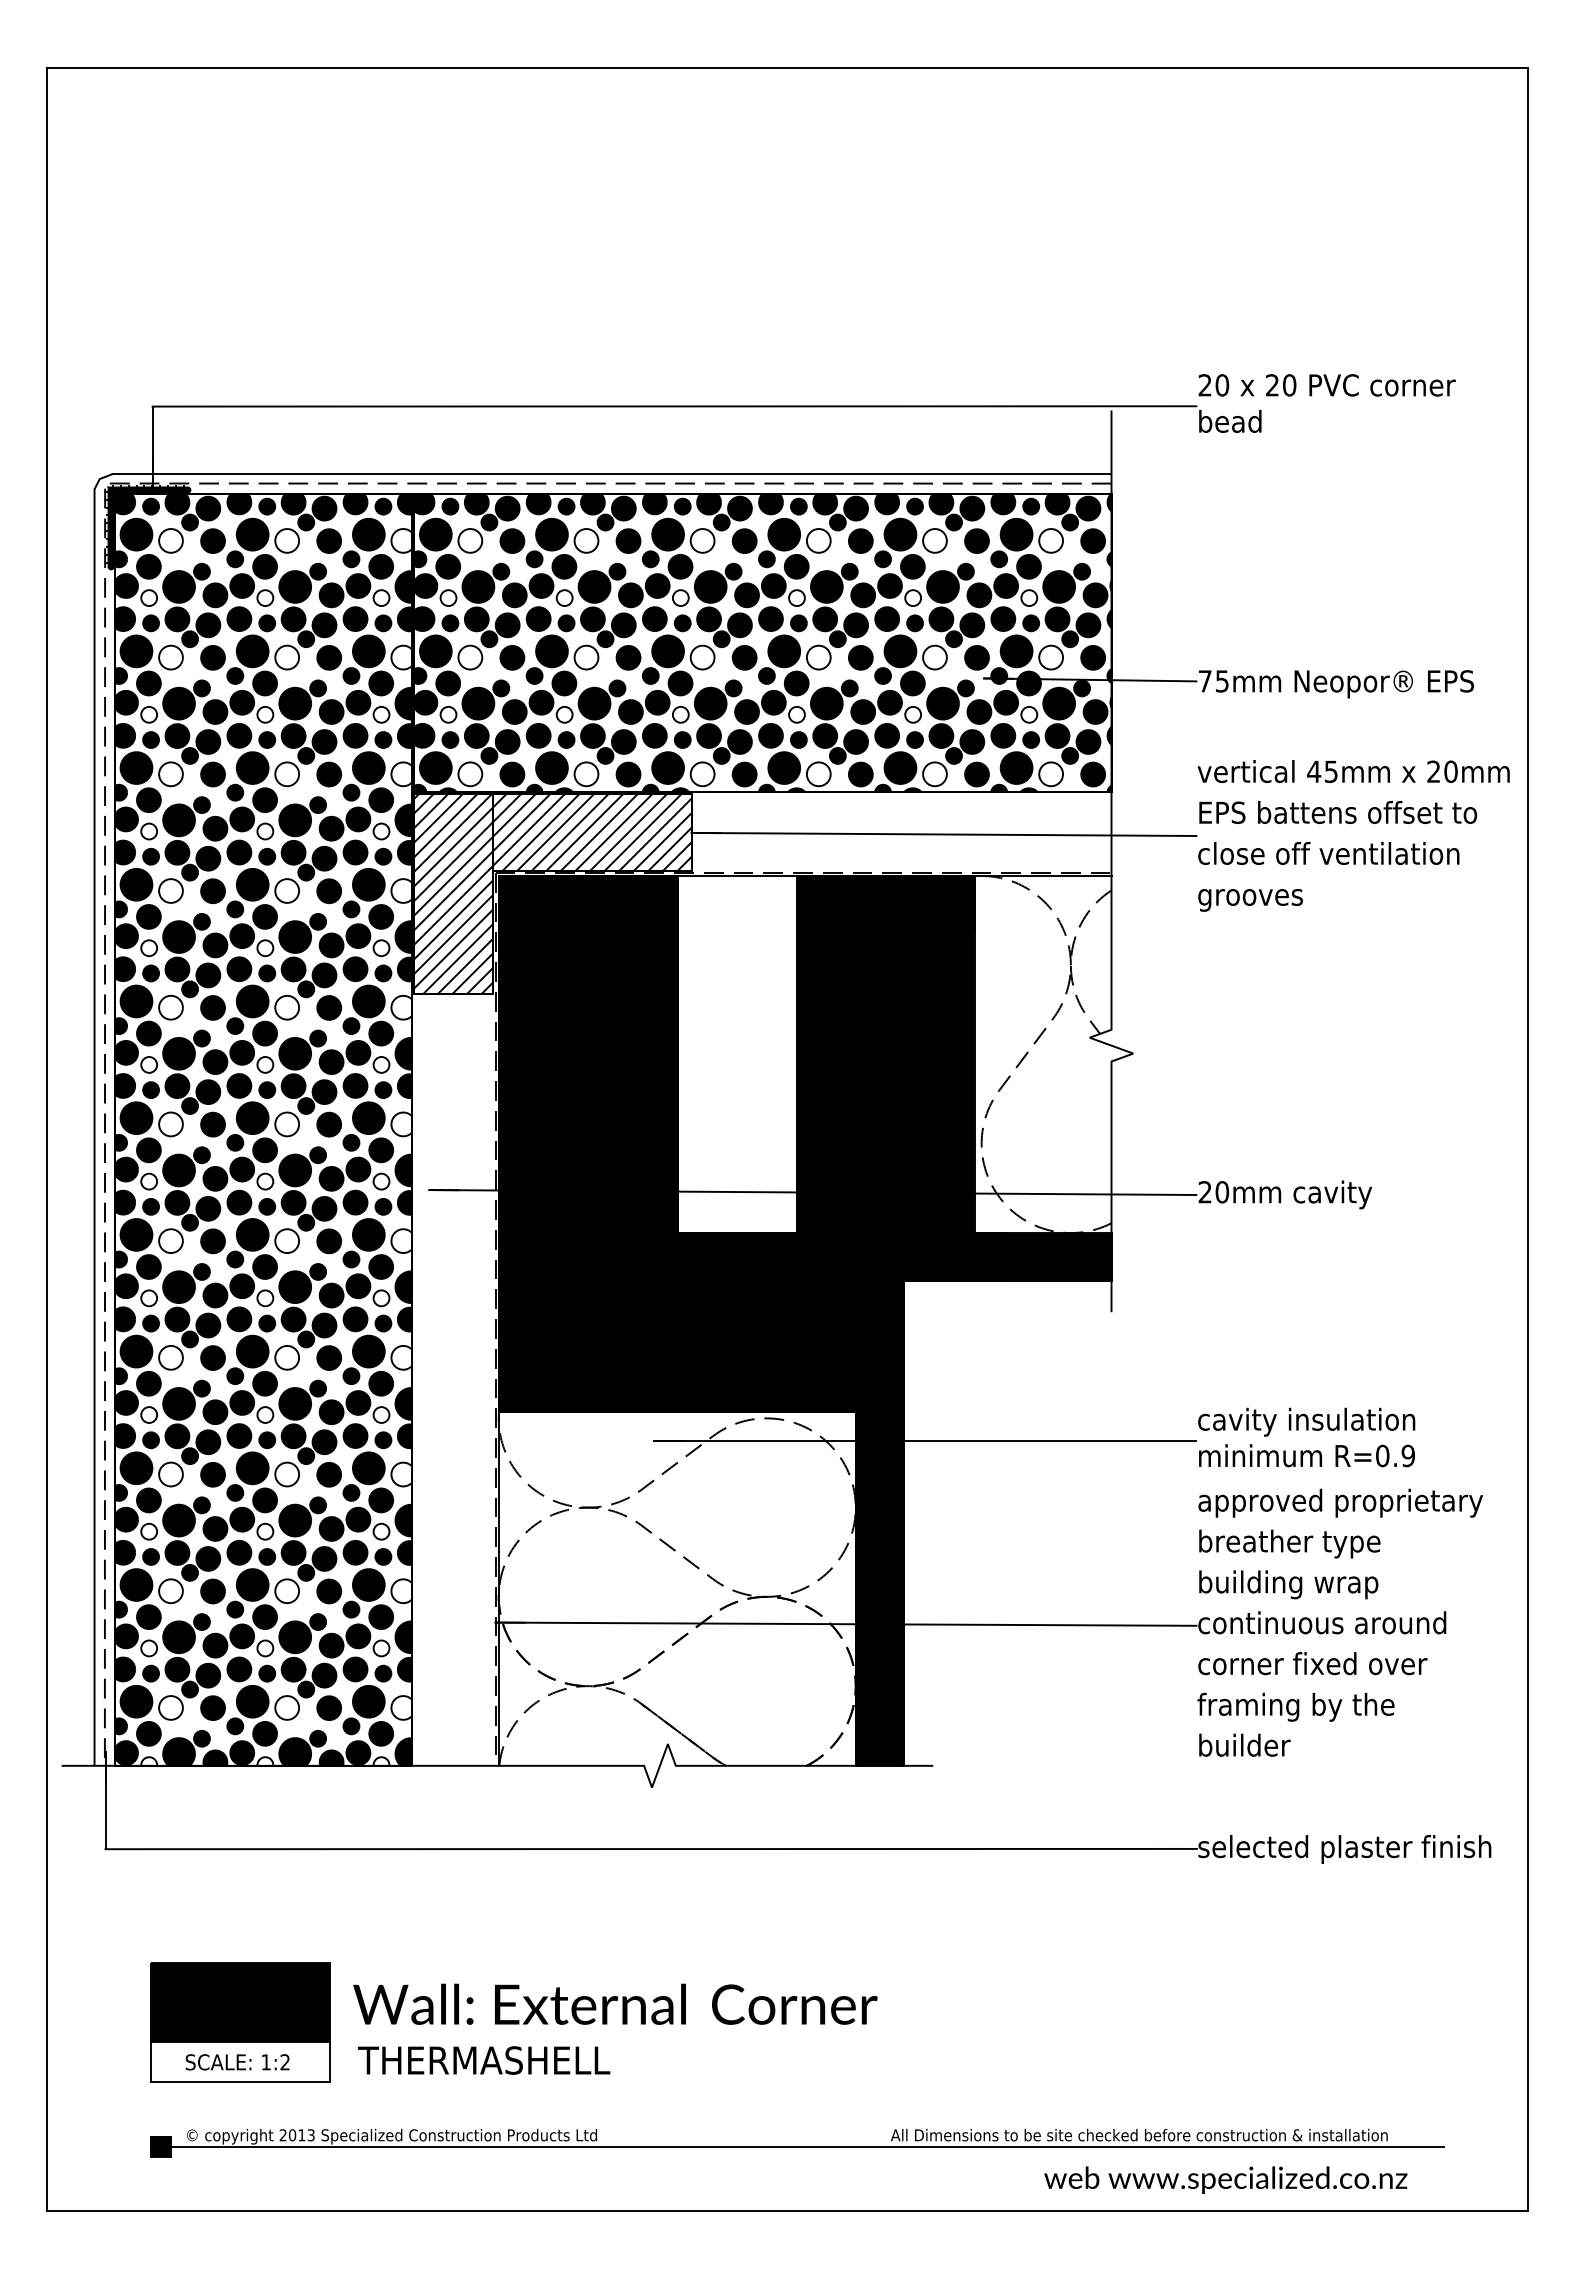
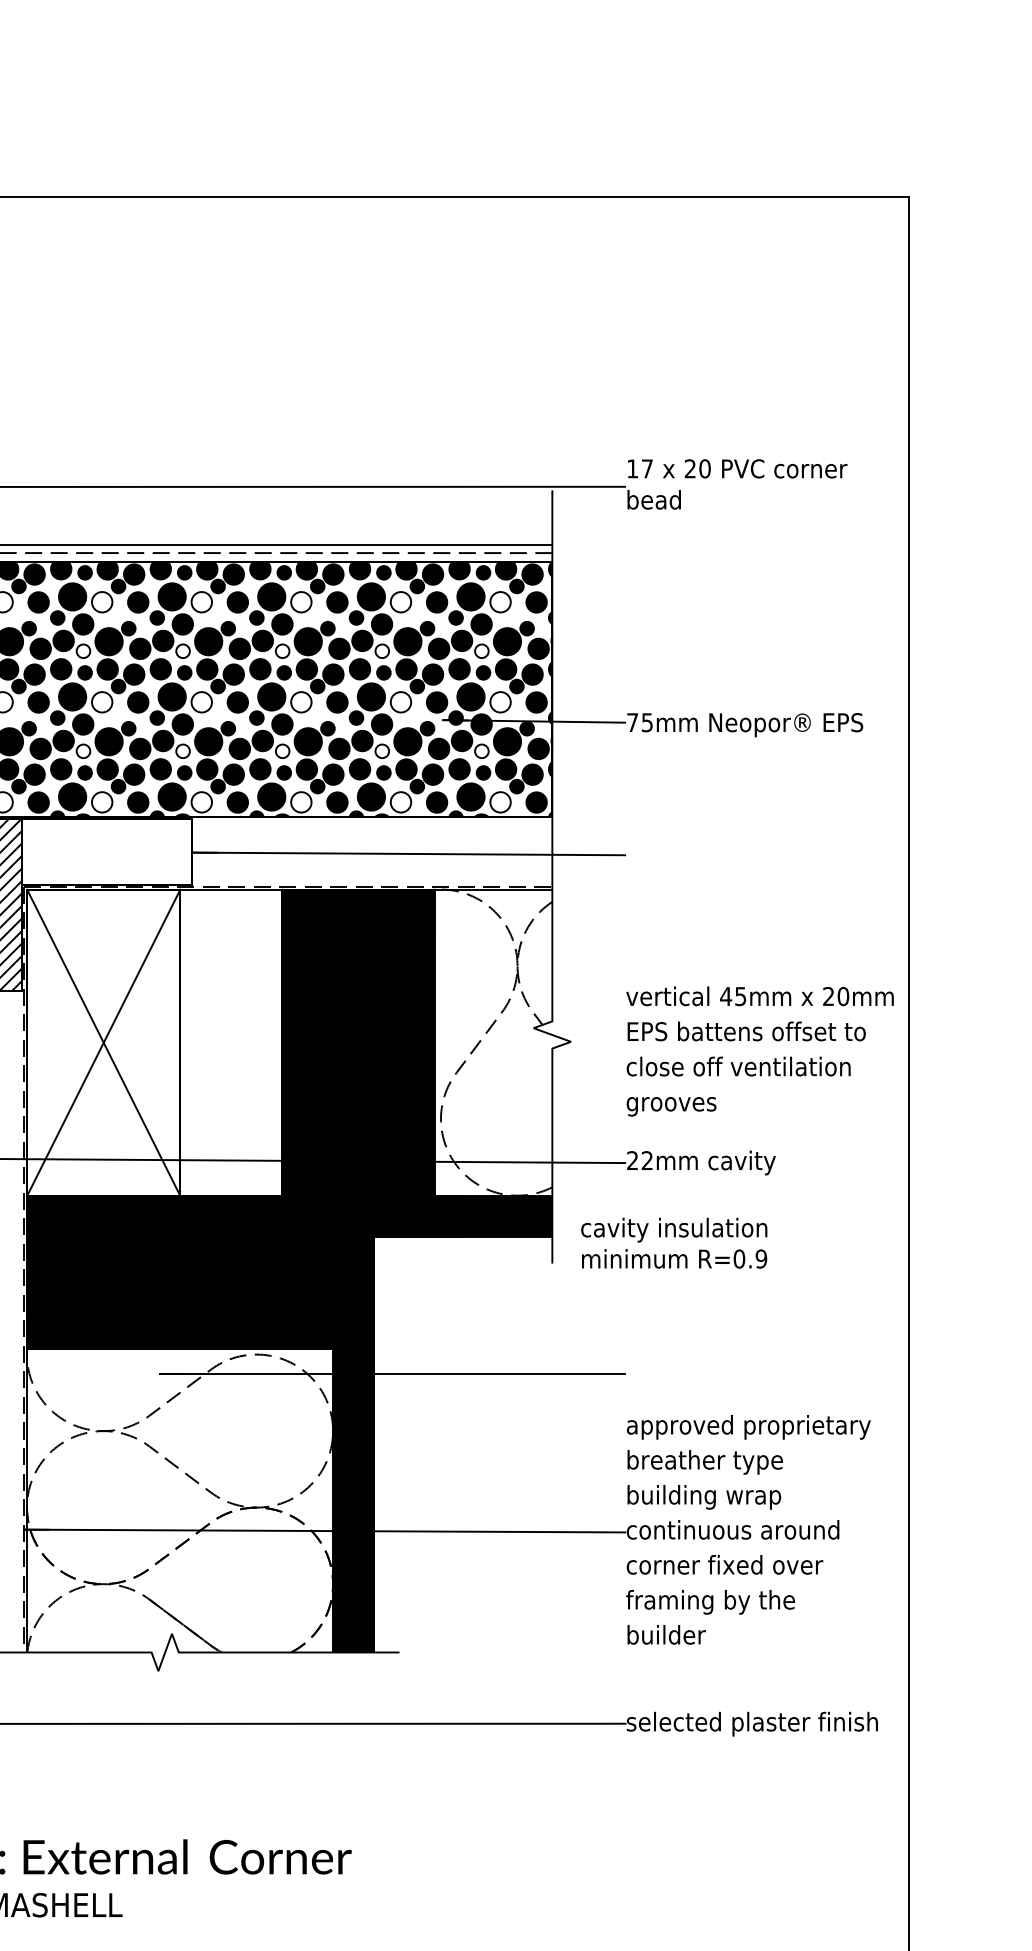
text: (1213, 385) -> (639, 468), 20 -> 17
hatch: (592, 831) -> (107, 851), removed
text: (1353, 835) -> (759, 1051), moved
fill: (588, 1054) -> (103, 1042), removed
text: (1222, 1192) -> (647, 1160), 20mm -> 22mm
text: (1306, 1437) -> (674, 1243), moved

